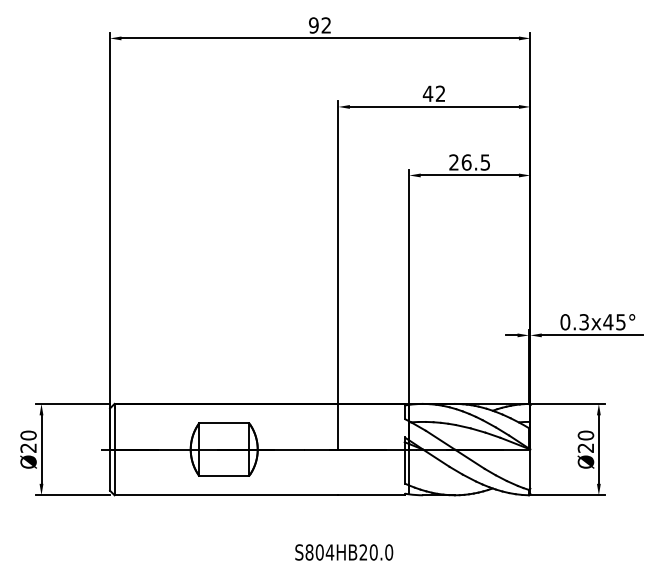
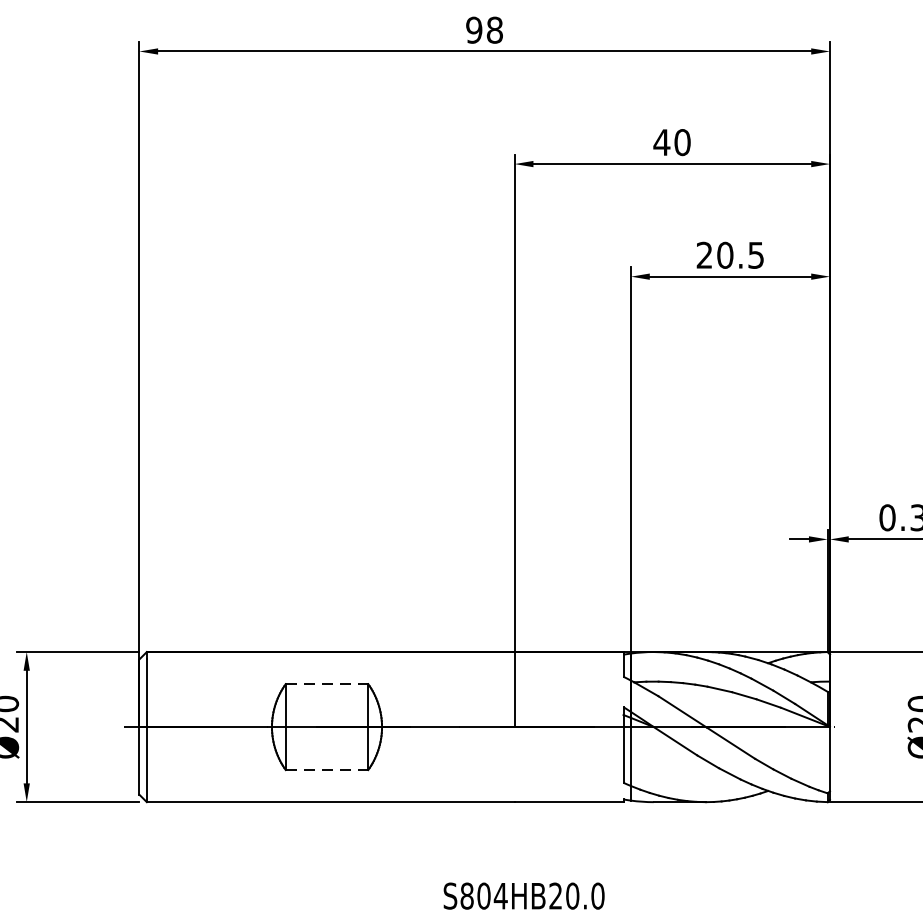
text: (326, 25) -> (495, 30), 92 -> 98
text: (440, 93) -> (682, 141), 42 -> 40
text: (466, 162) -> (725, 255), 26.5 -> 20.5
line: (224, 423) -> (327, 684), solid -> dashed
line: (224, 475) -> (327, 769), solid -> dashed

